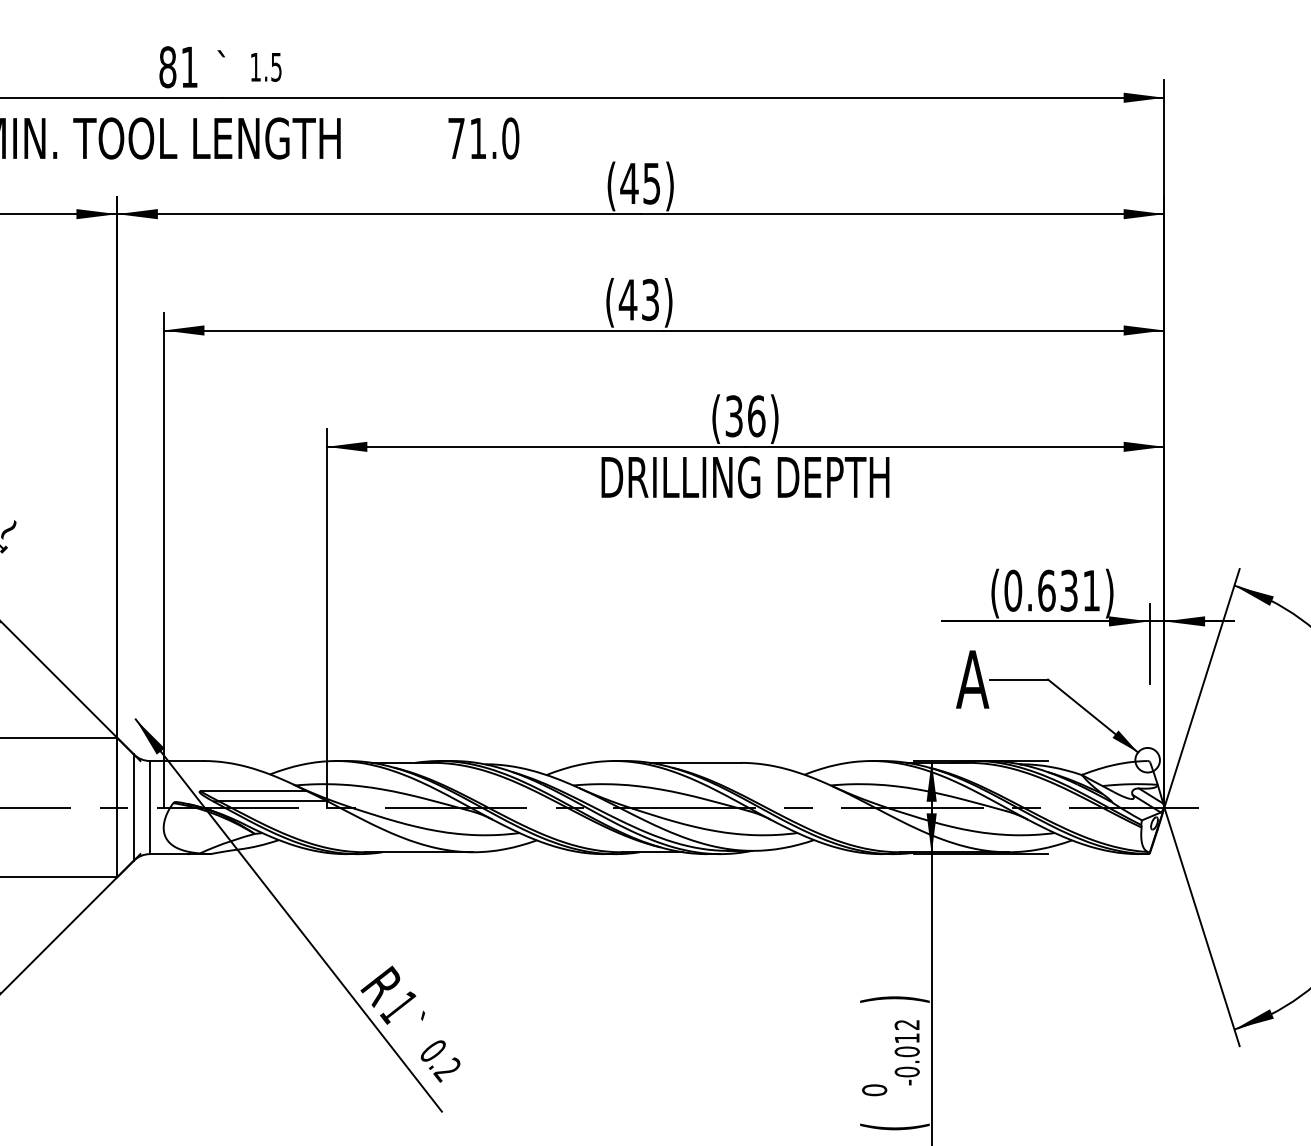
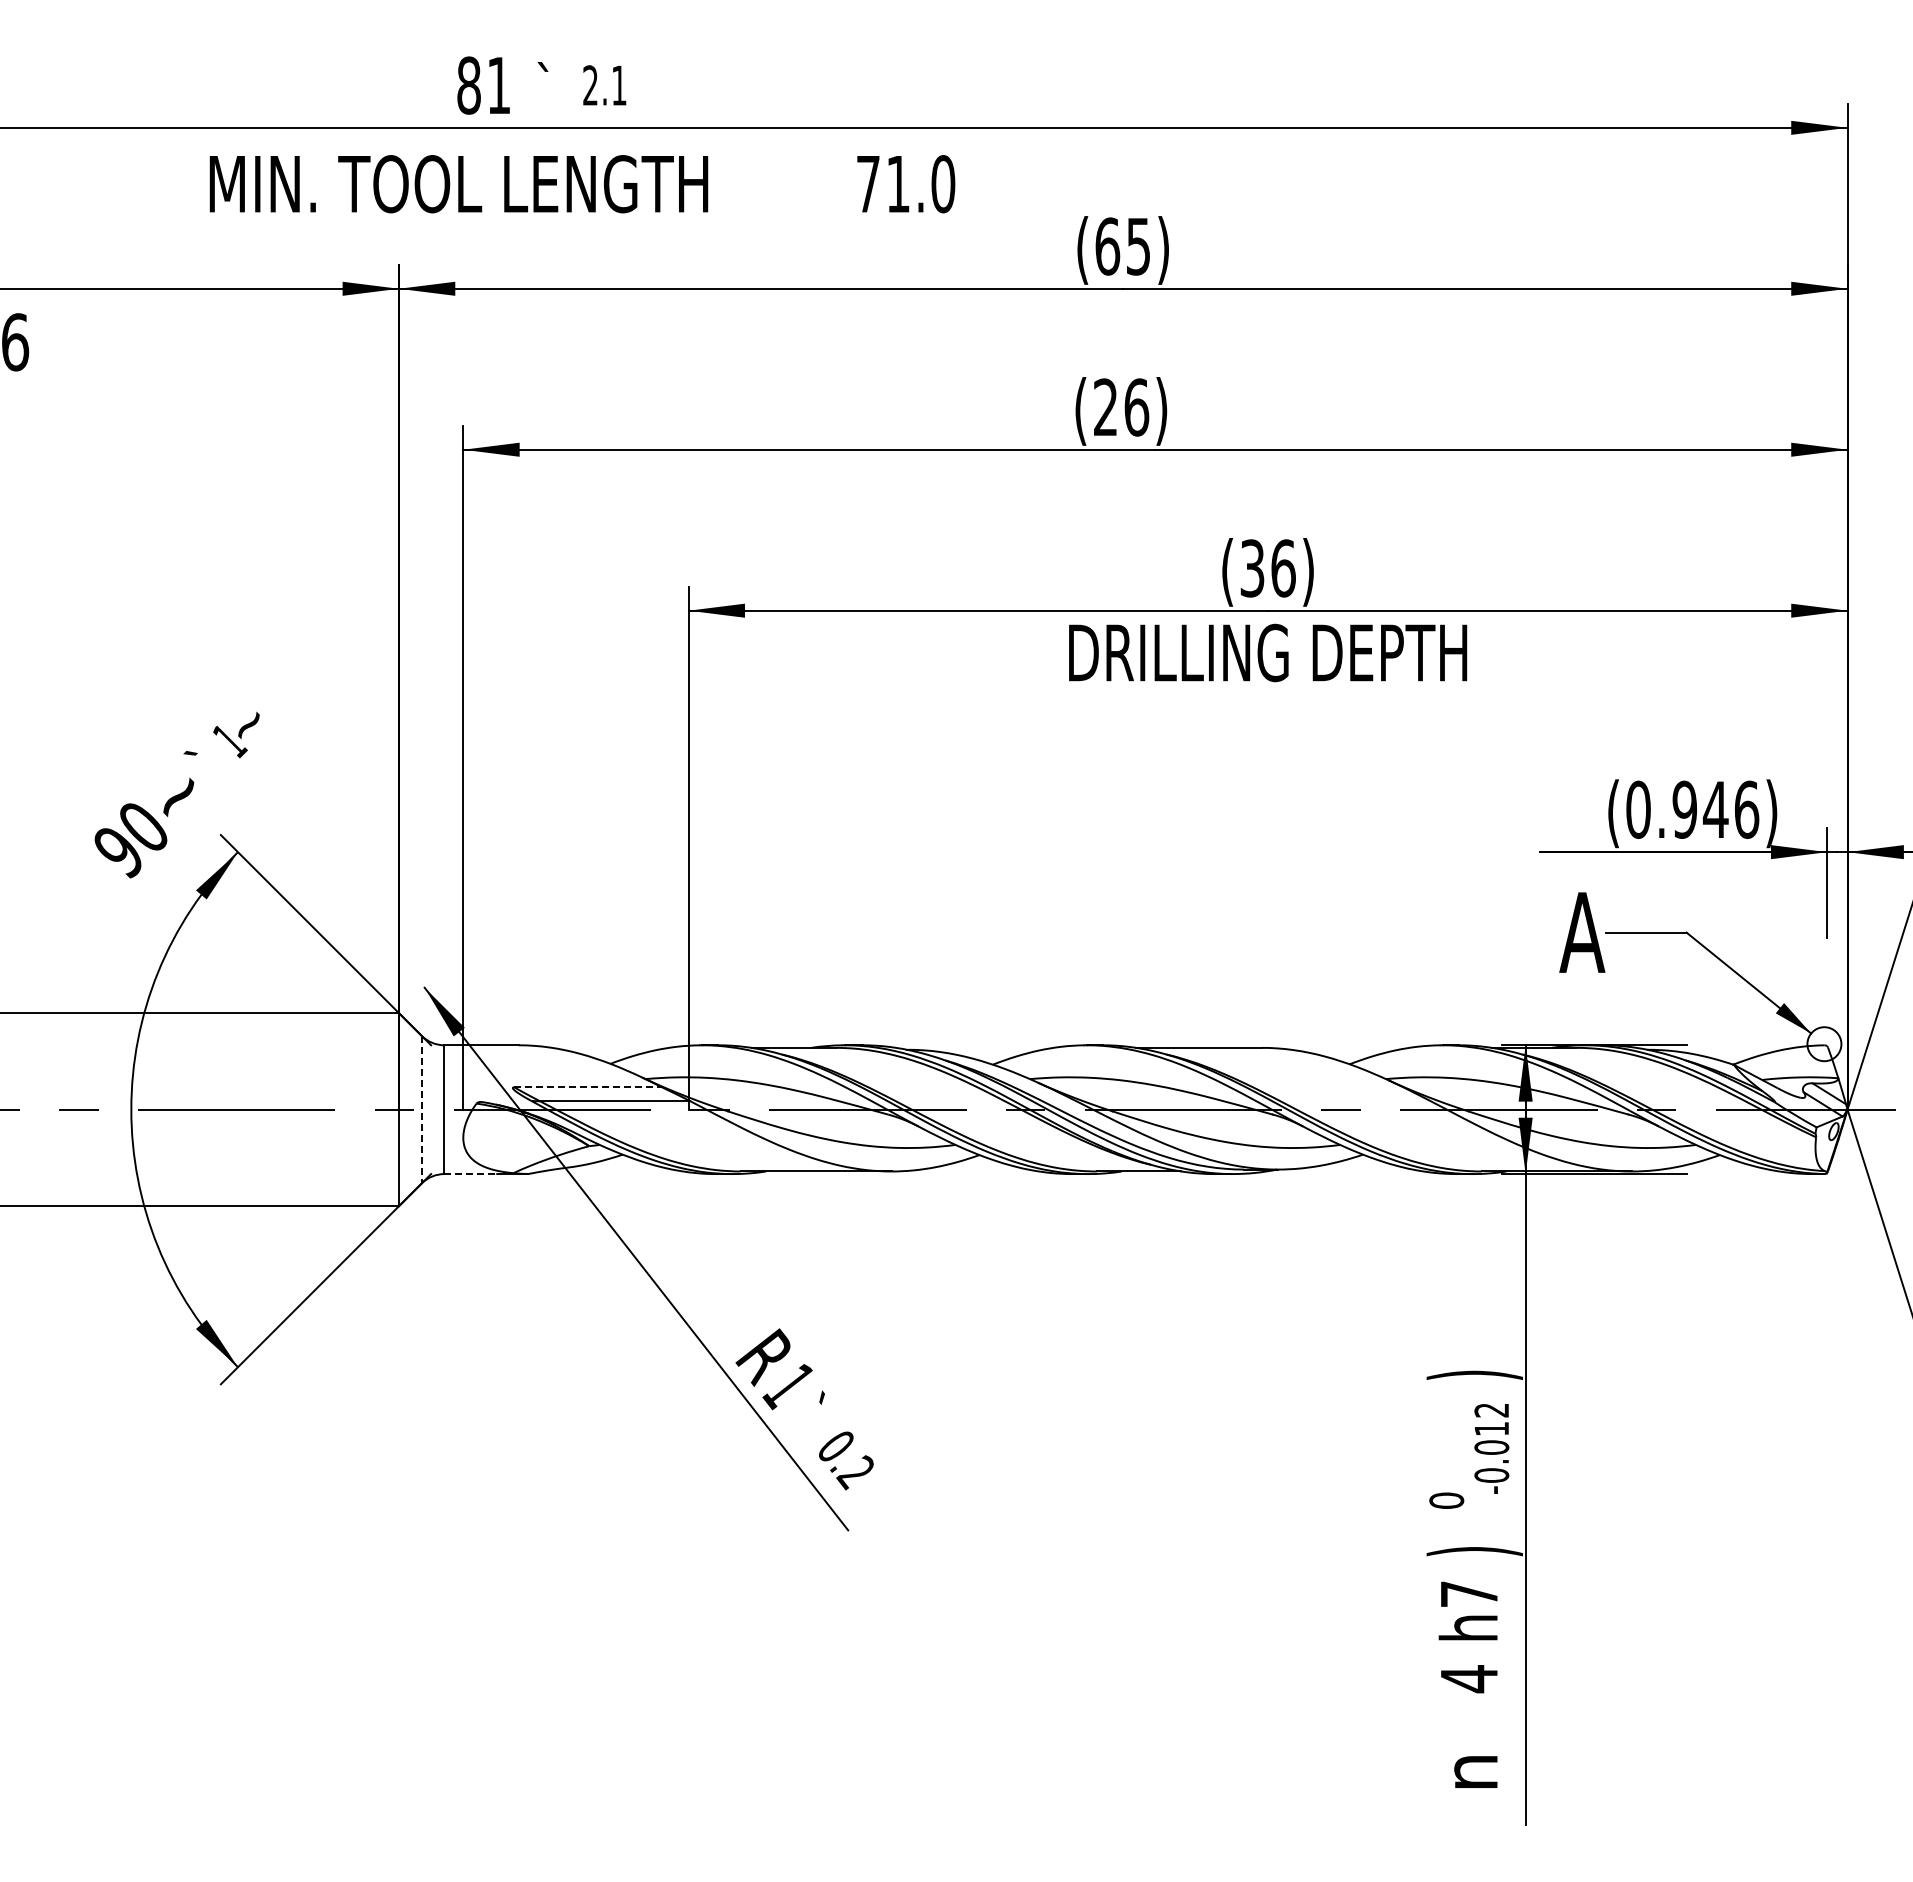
text: (265, 67) -> (604, 85), 1.5 -> 2.1
text: (629, 183) -> (1107, 246), (45) -> (65)
text: (638, 299) -> (1120, 407), (43) -> (26)
text: (1068, 590) -> (1715, 809), (0.631) -> (0.946)
line: (254, 791) -> (588, 1087), solid -> dashed
line: (133, 807) -> (421, 1109), solid -> dashed
line: (169, 854) -> (471, 1174), solid -> dashed
text: (894, 1126) -> (1474, 1551), ( -> )

